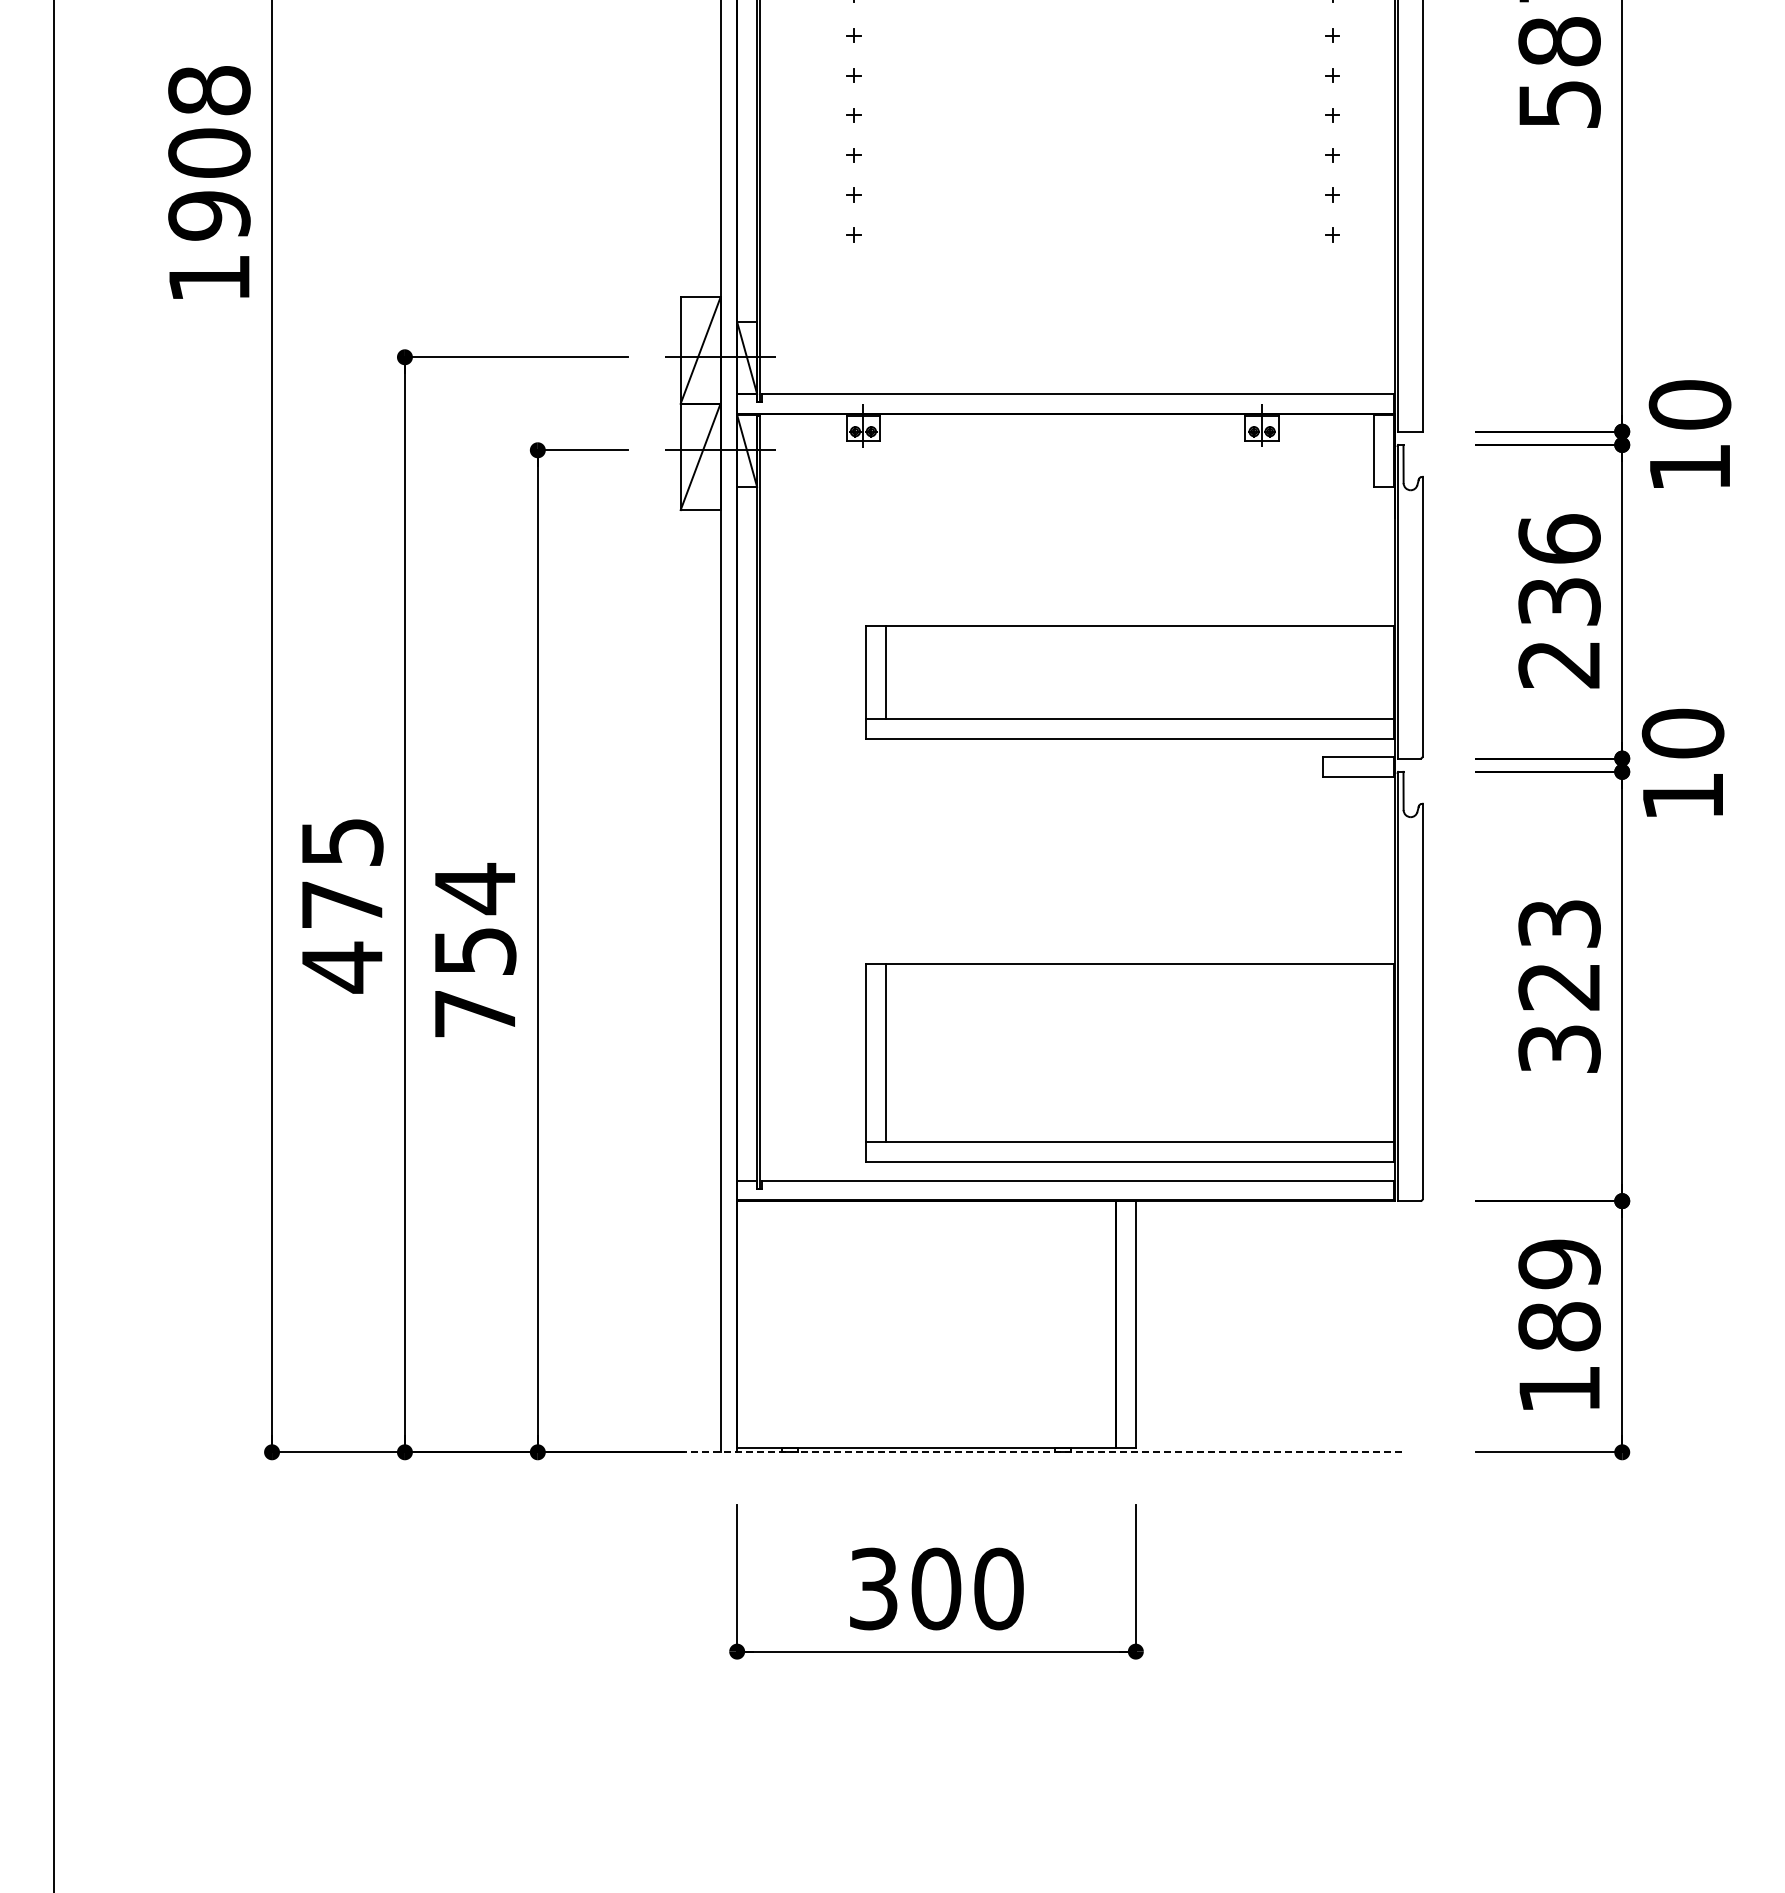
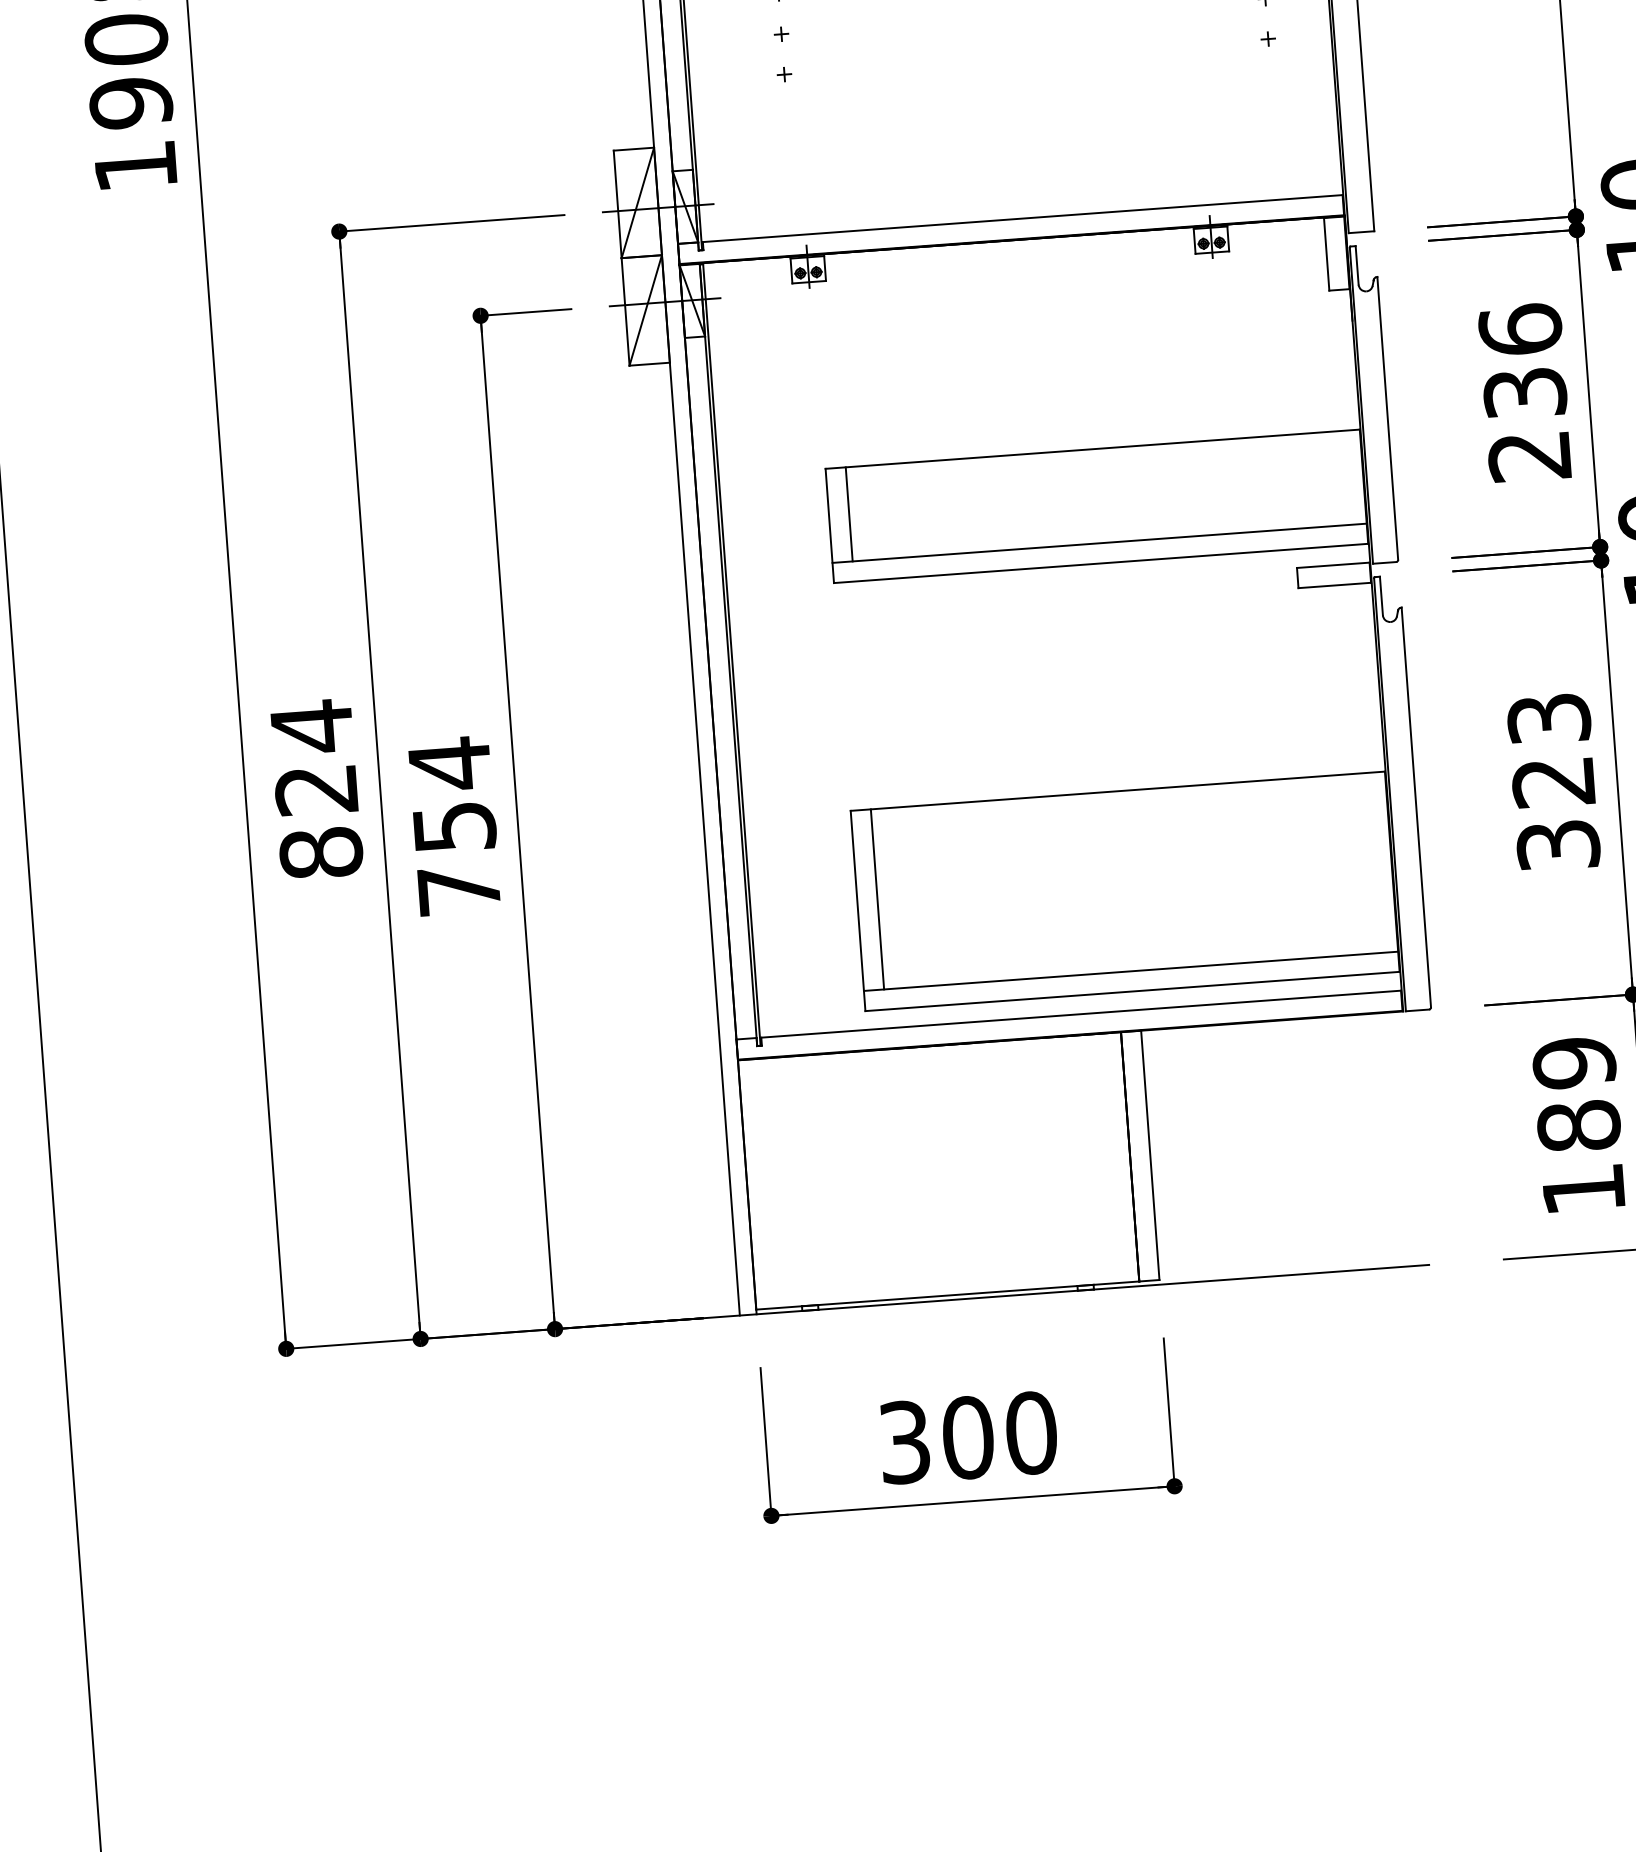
text: (342, 904) -> (316, 789), 475 -> 824
line: (1002, 1452) -> (1024, 1294), dashed -> solid

